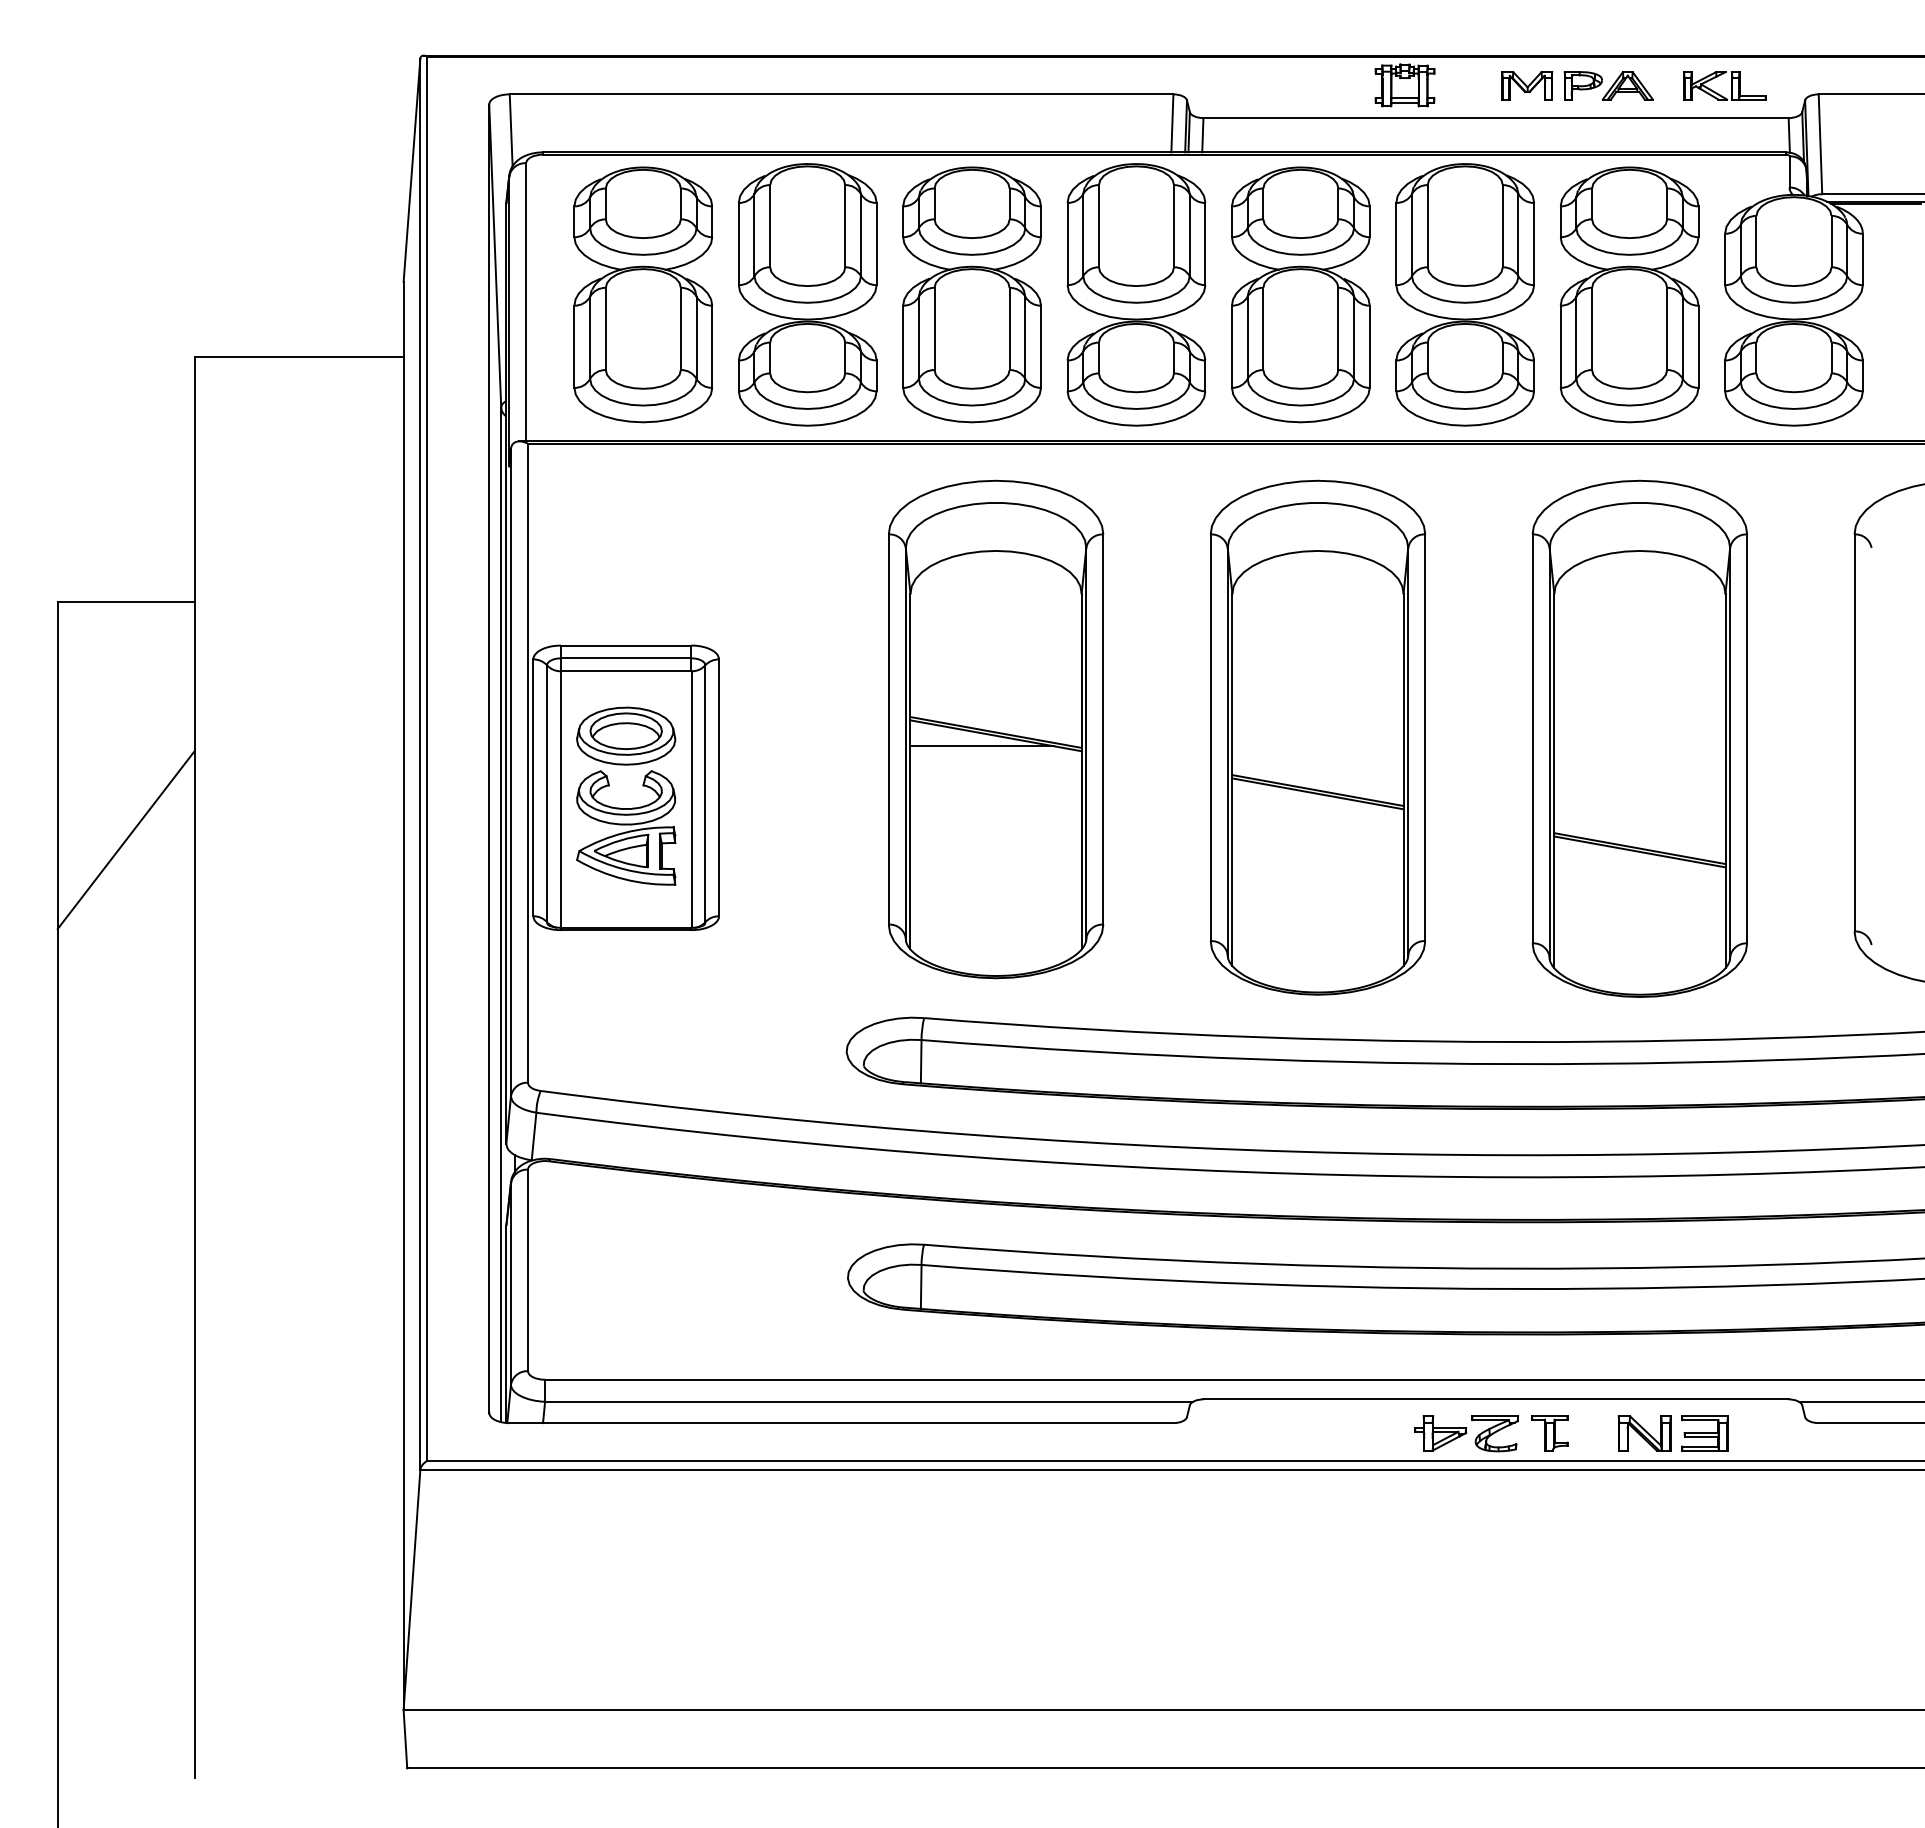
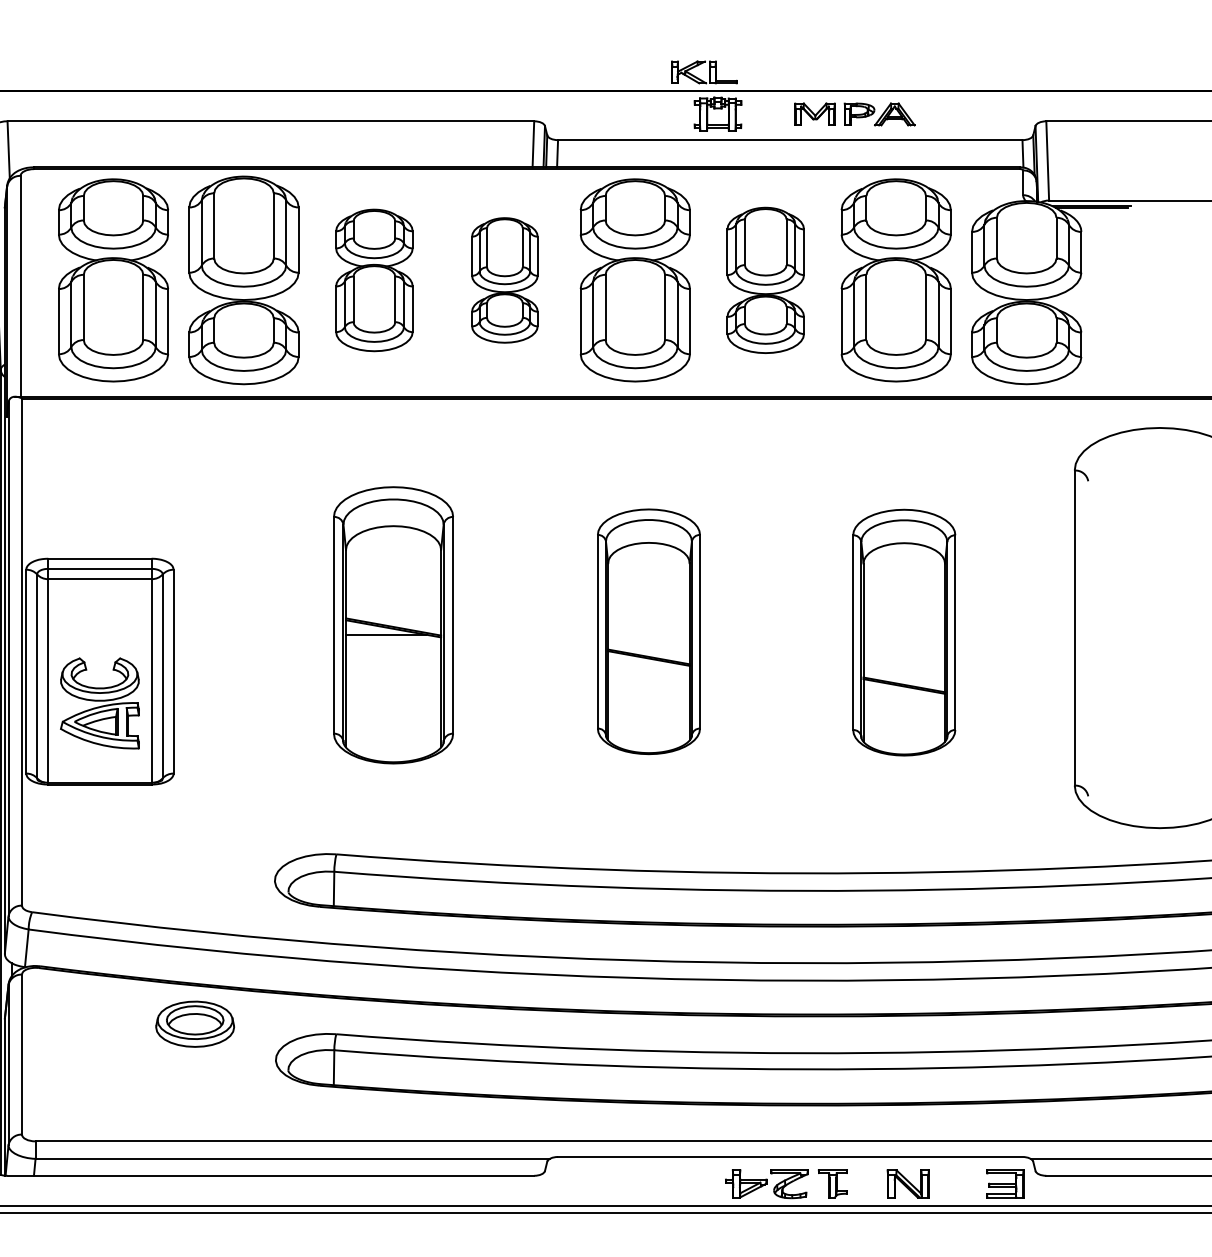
part: (1731, 85) -> (709, 72), moved
part: (971, 294) -> (373, 280), size x0.7
part: (1136, 294) -> (504, 280), size x0.6
part: (1464, 294) -> (765, 280), size x0.7
part: (996, 729) -> (393, 625), size x0.7
part: (626, 735) -> (195, 1023), moved
part: (1317, 737) -> (648, 631), size x0.6
part: (1639, 738) -> (904, 632), size x0.6
part: (1704, 1433) -> (1004, 1184), moved

